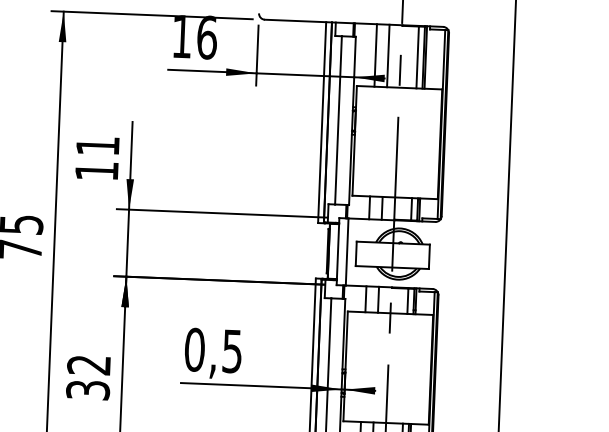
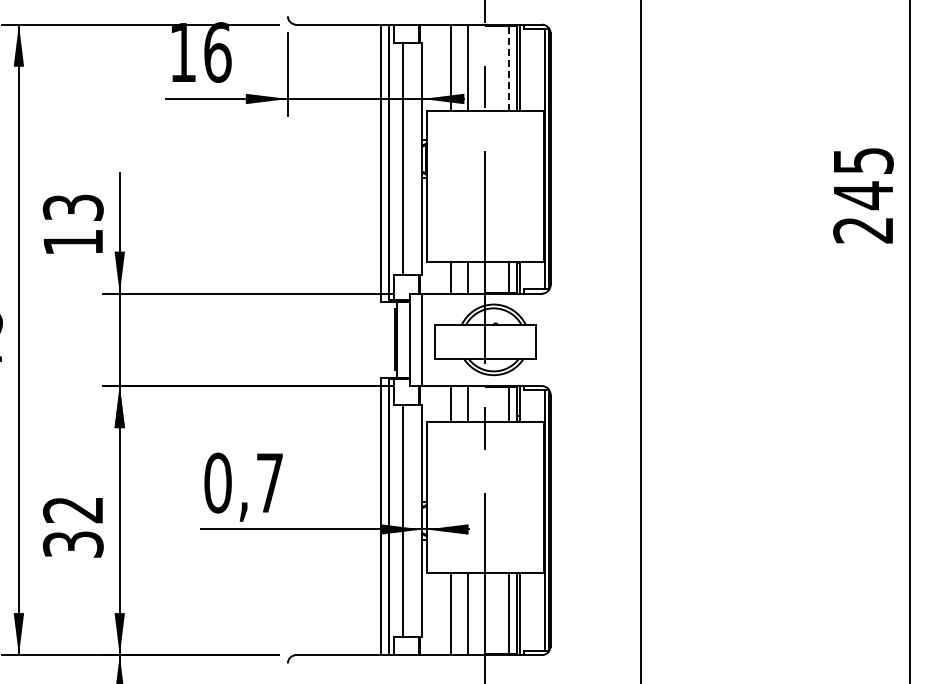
line: (417, 57) -> (508, 68), solid -> dashed
text: (97, 145) -> (72, 207), 11 -> 13
text: (232, 351) -> (269, 483), 0,5 -> 0,7

